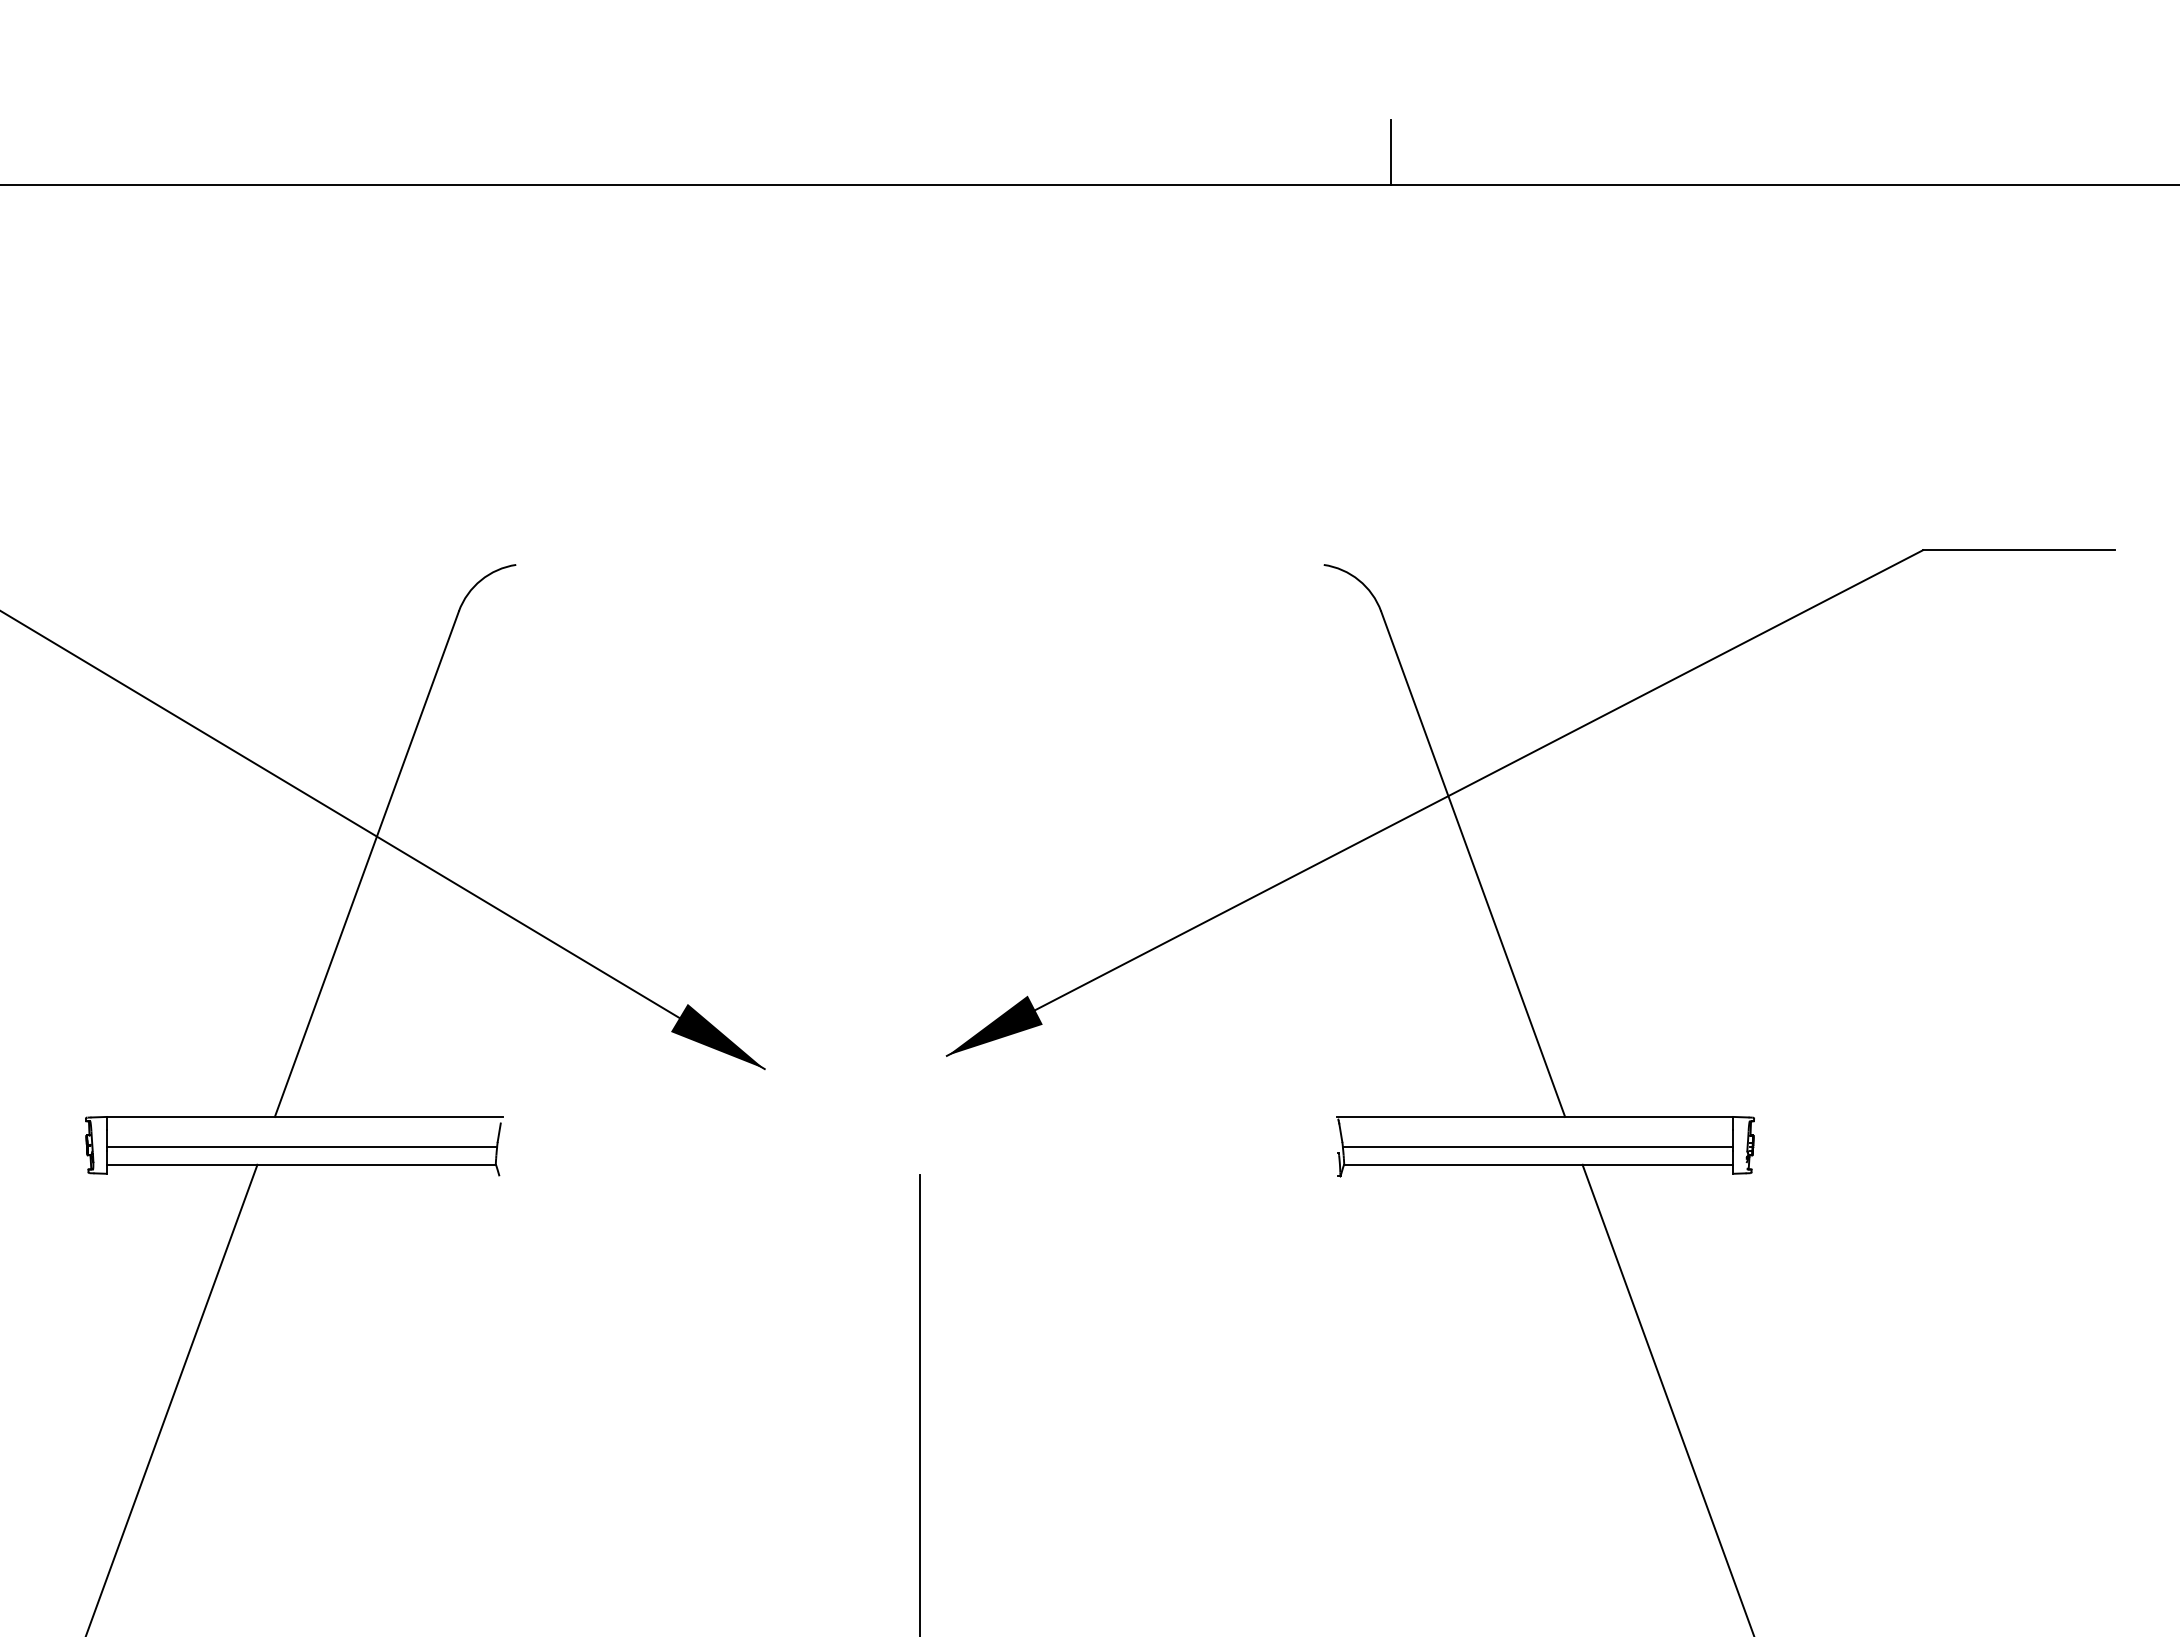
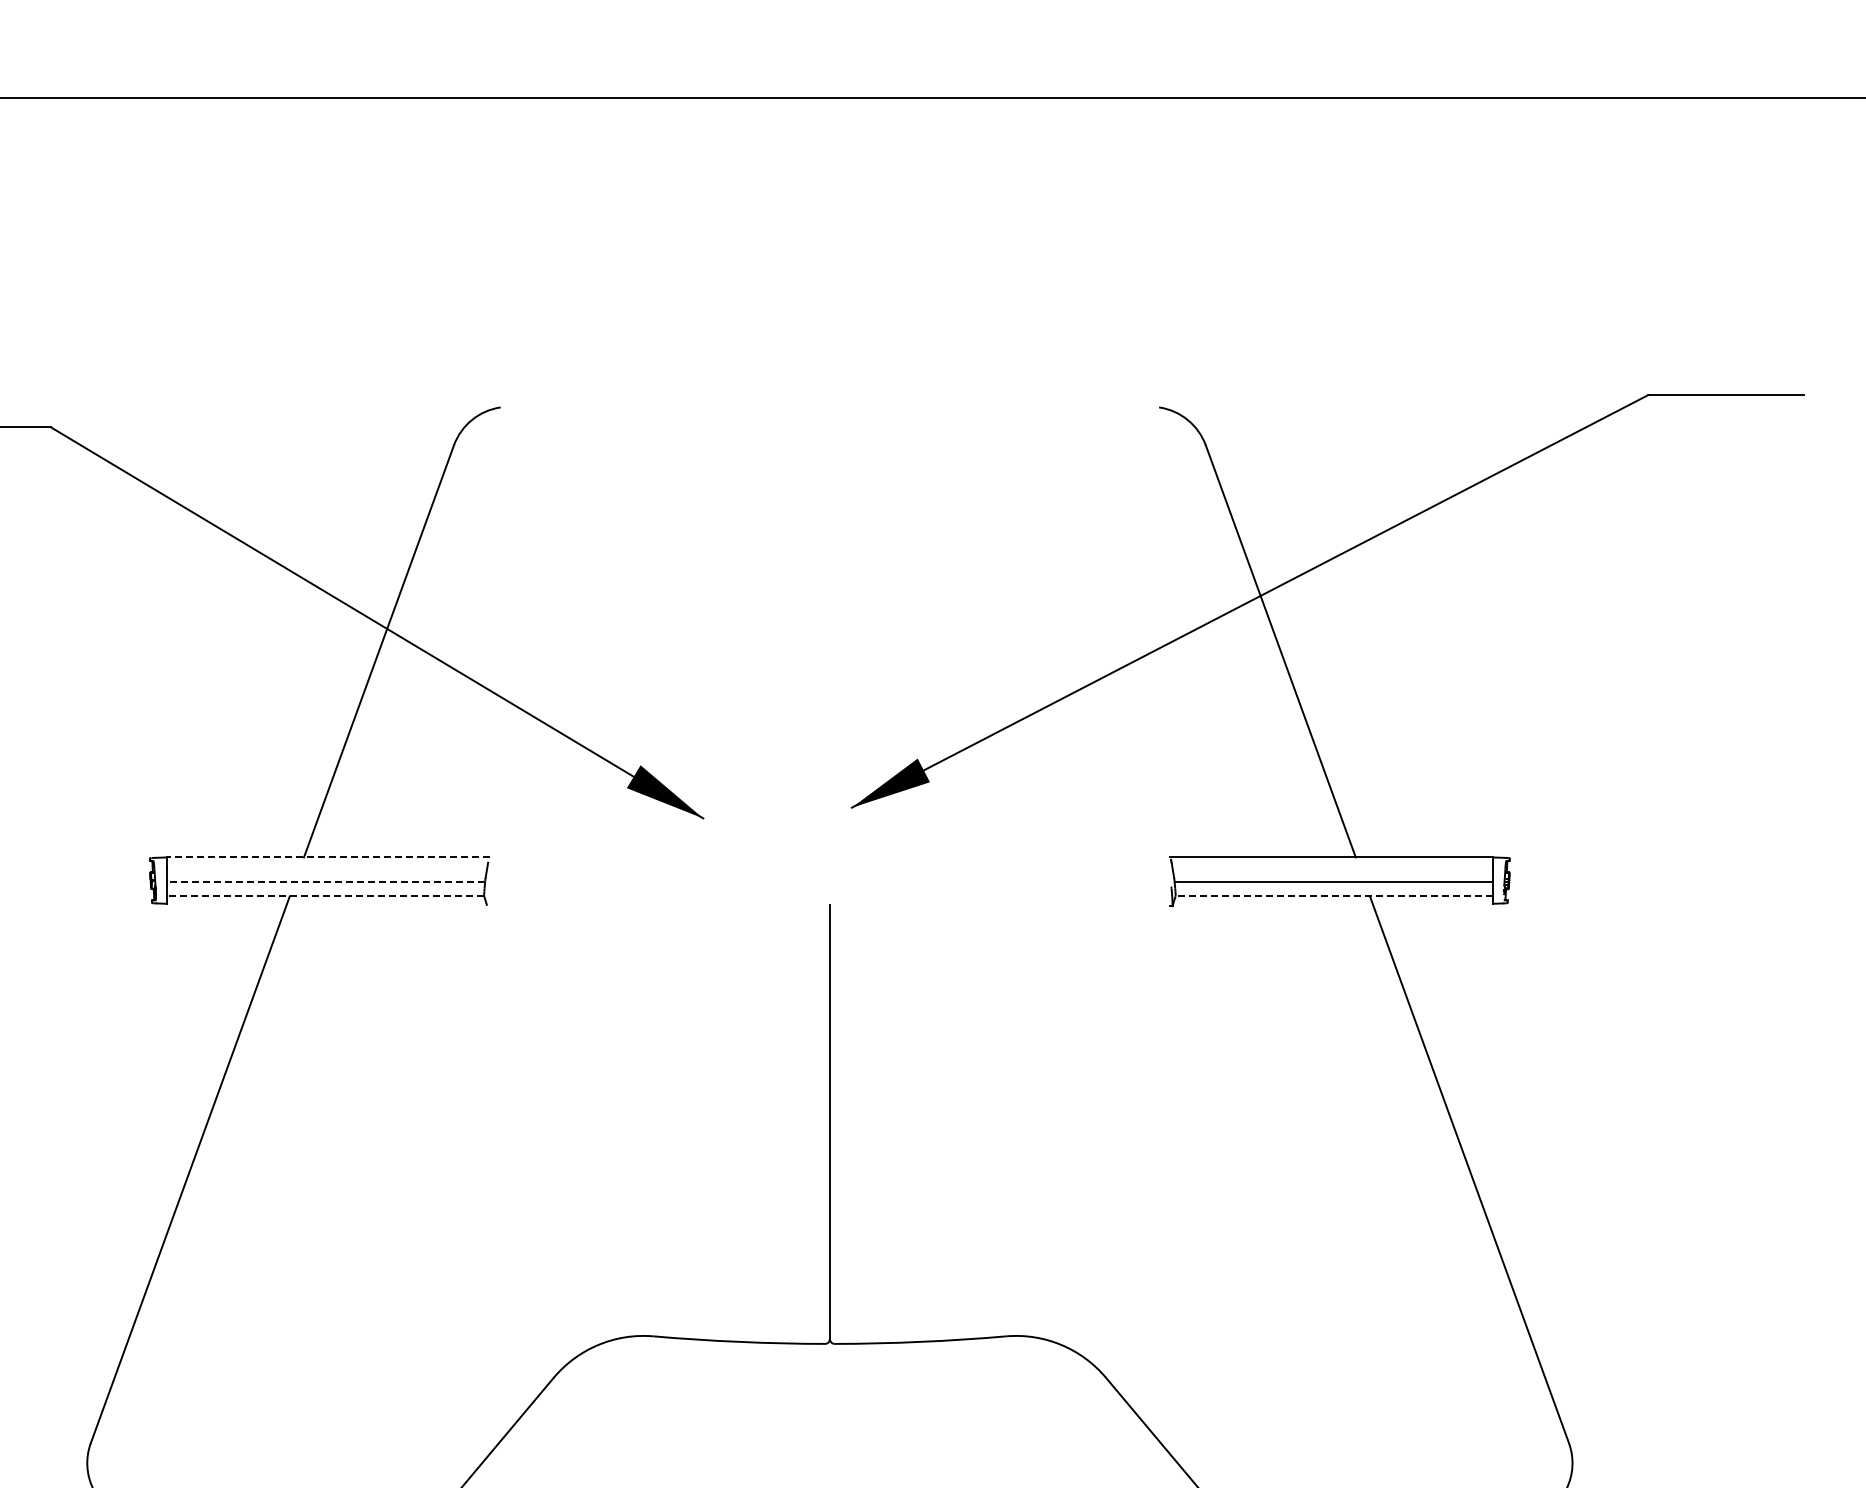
line: (1391, 151) -> (1214, 70), removed
line: (303, 1117) -> (327, 857), solid -> dashed
line: (301, 1146) -> (325, 881), solid -> dashed
line: (301, 1164) -> (325, 896), solid -> dashed
line: (1539, 1164) -> (1334, 896), solid -> dashed

